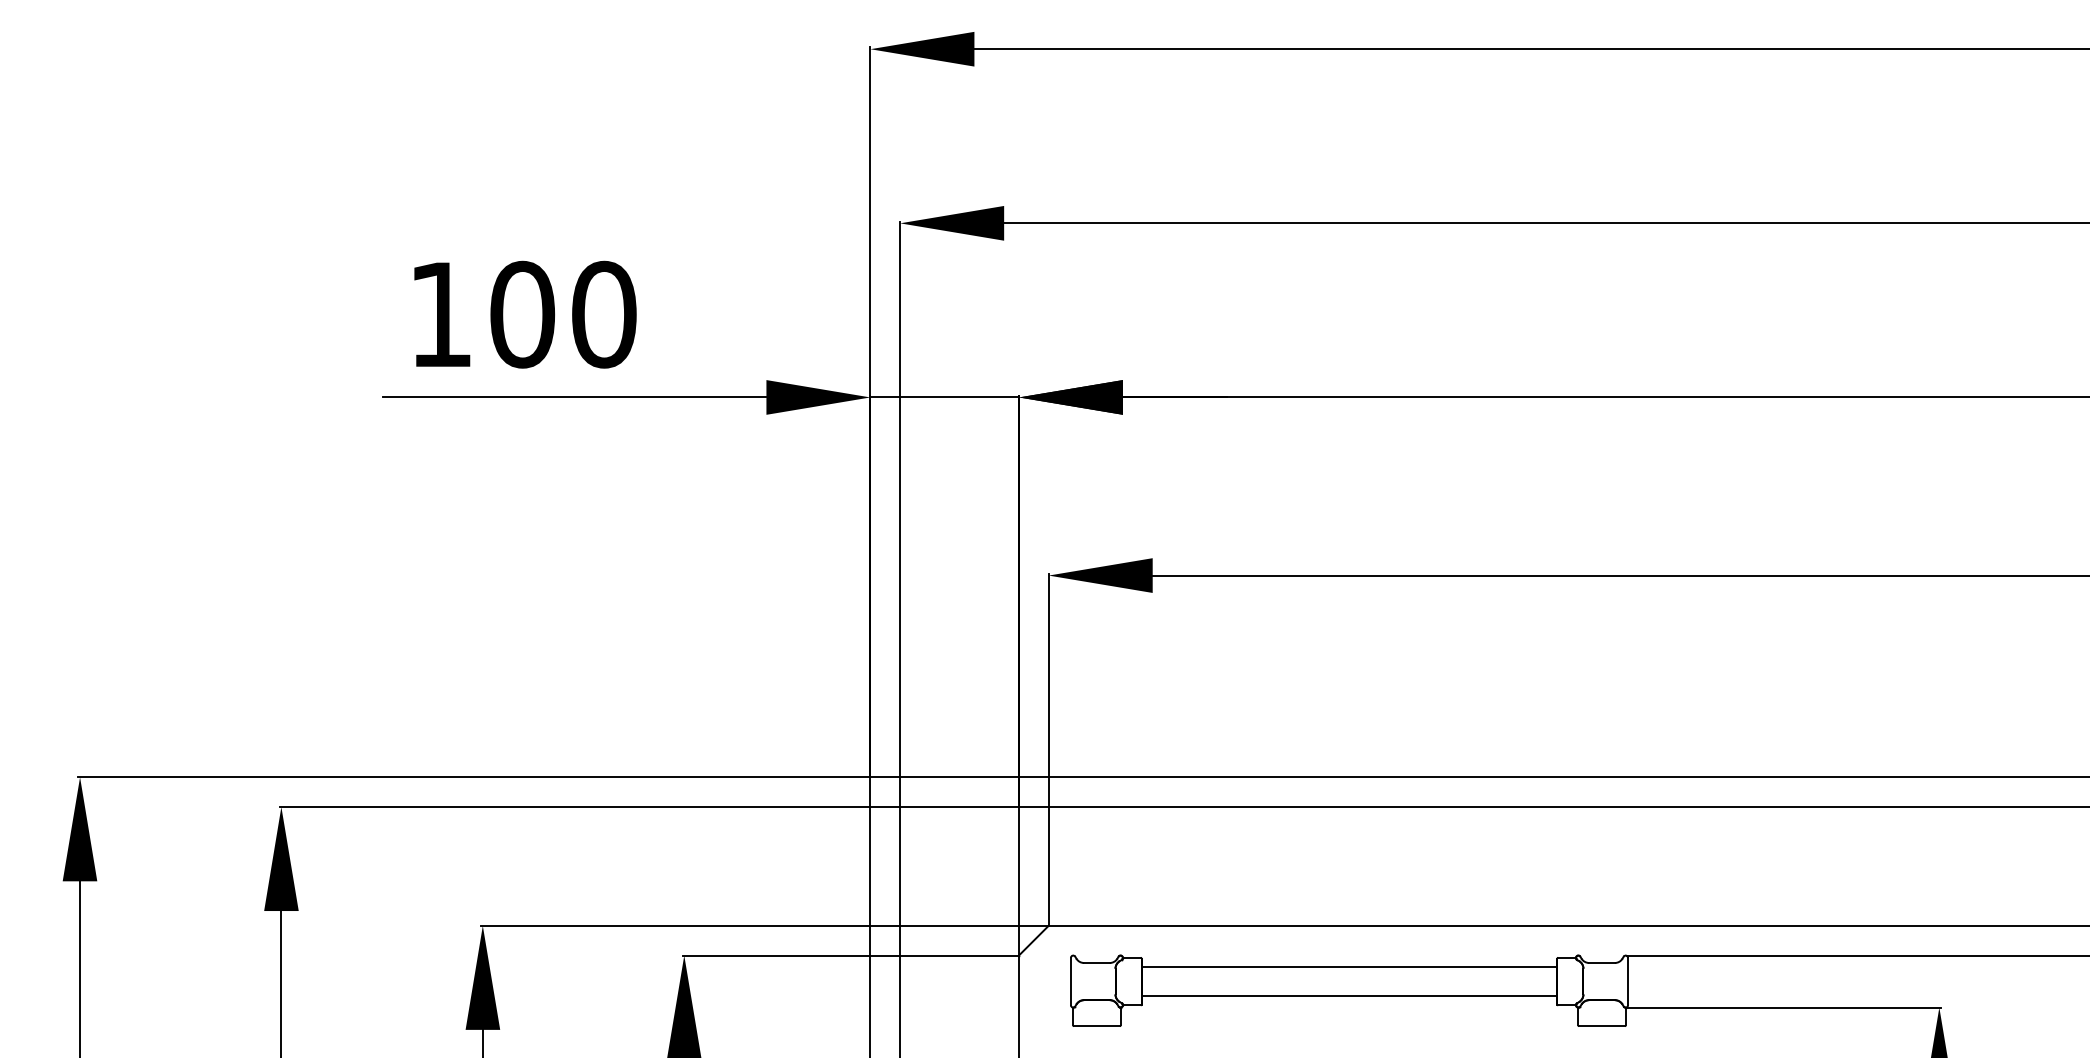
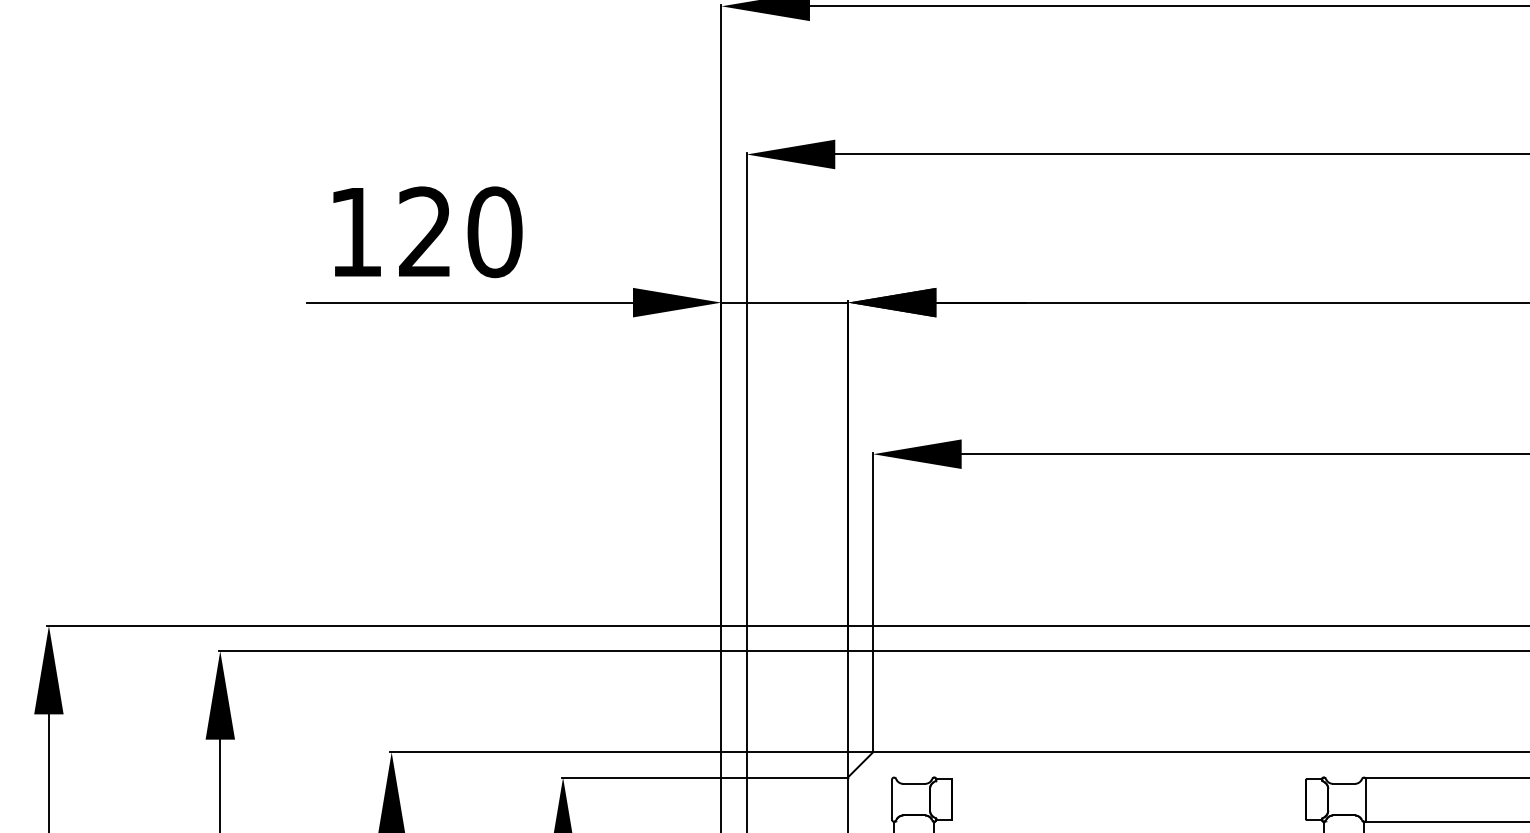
text: (522, 314) -> (425, 232), 100 -> 120
line: (1349, 966) -> (1129, 786), removed
line: (1349, 996) -> (1129, 812), removed

